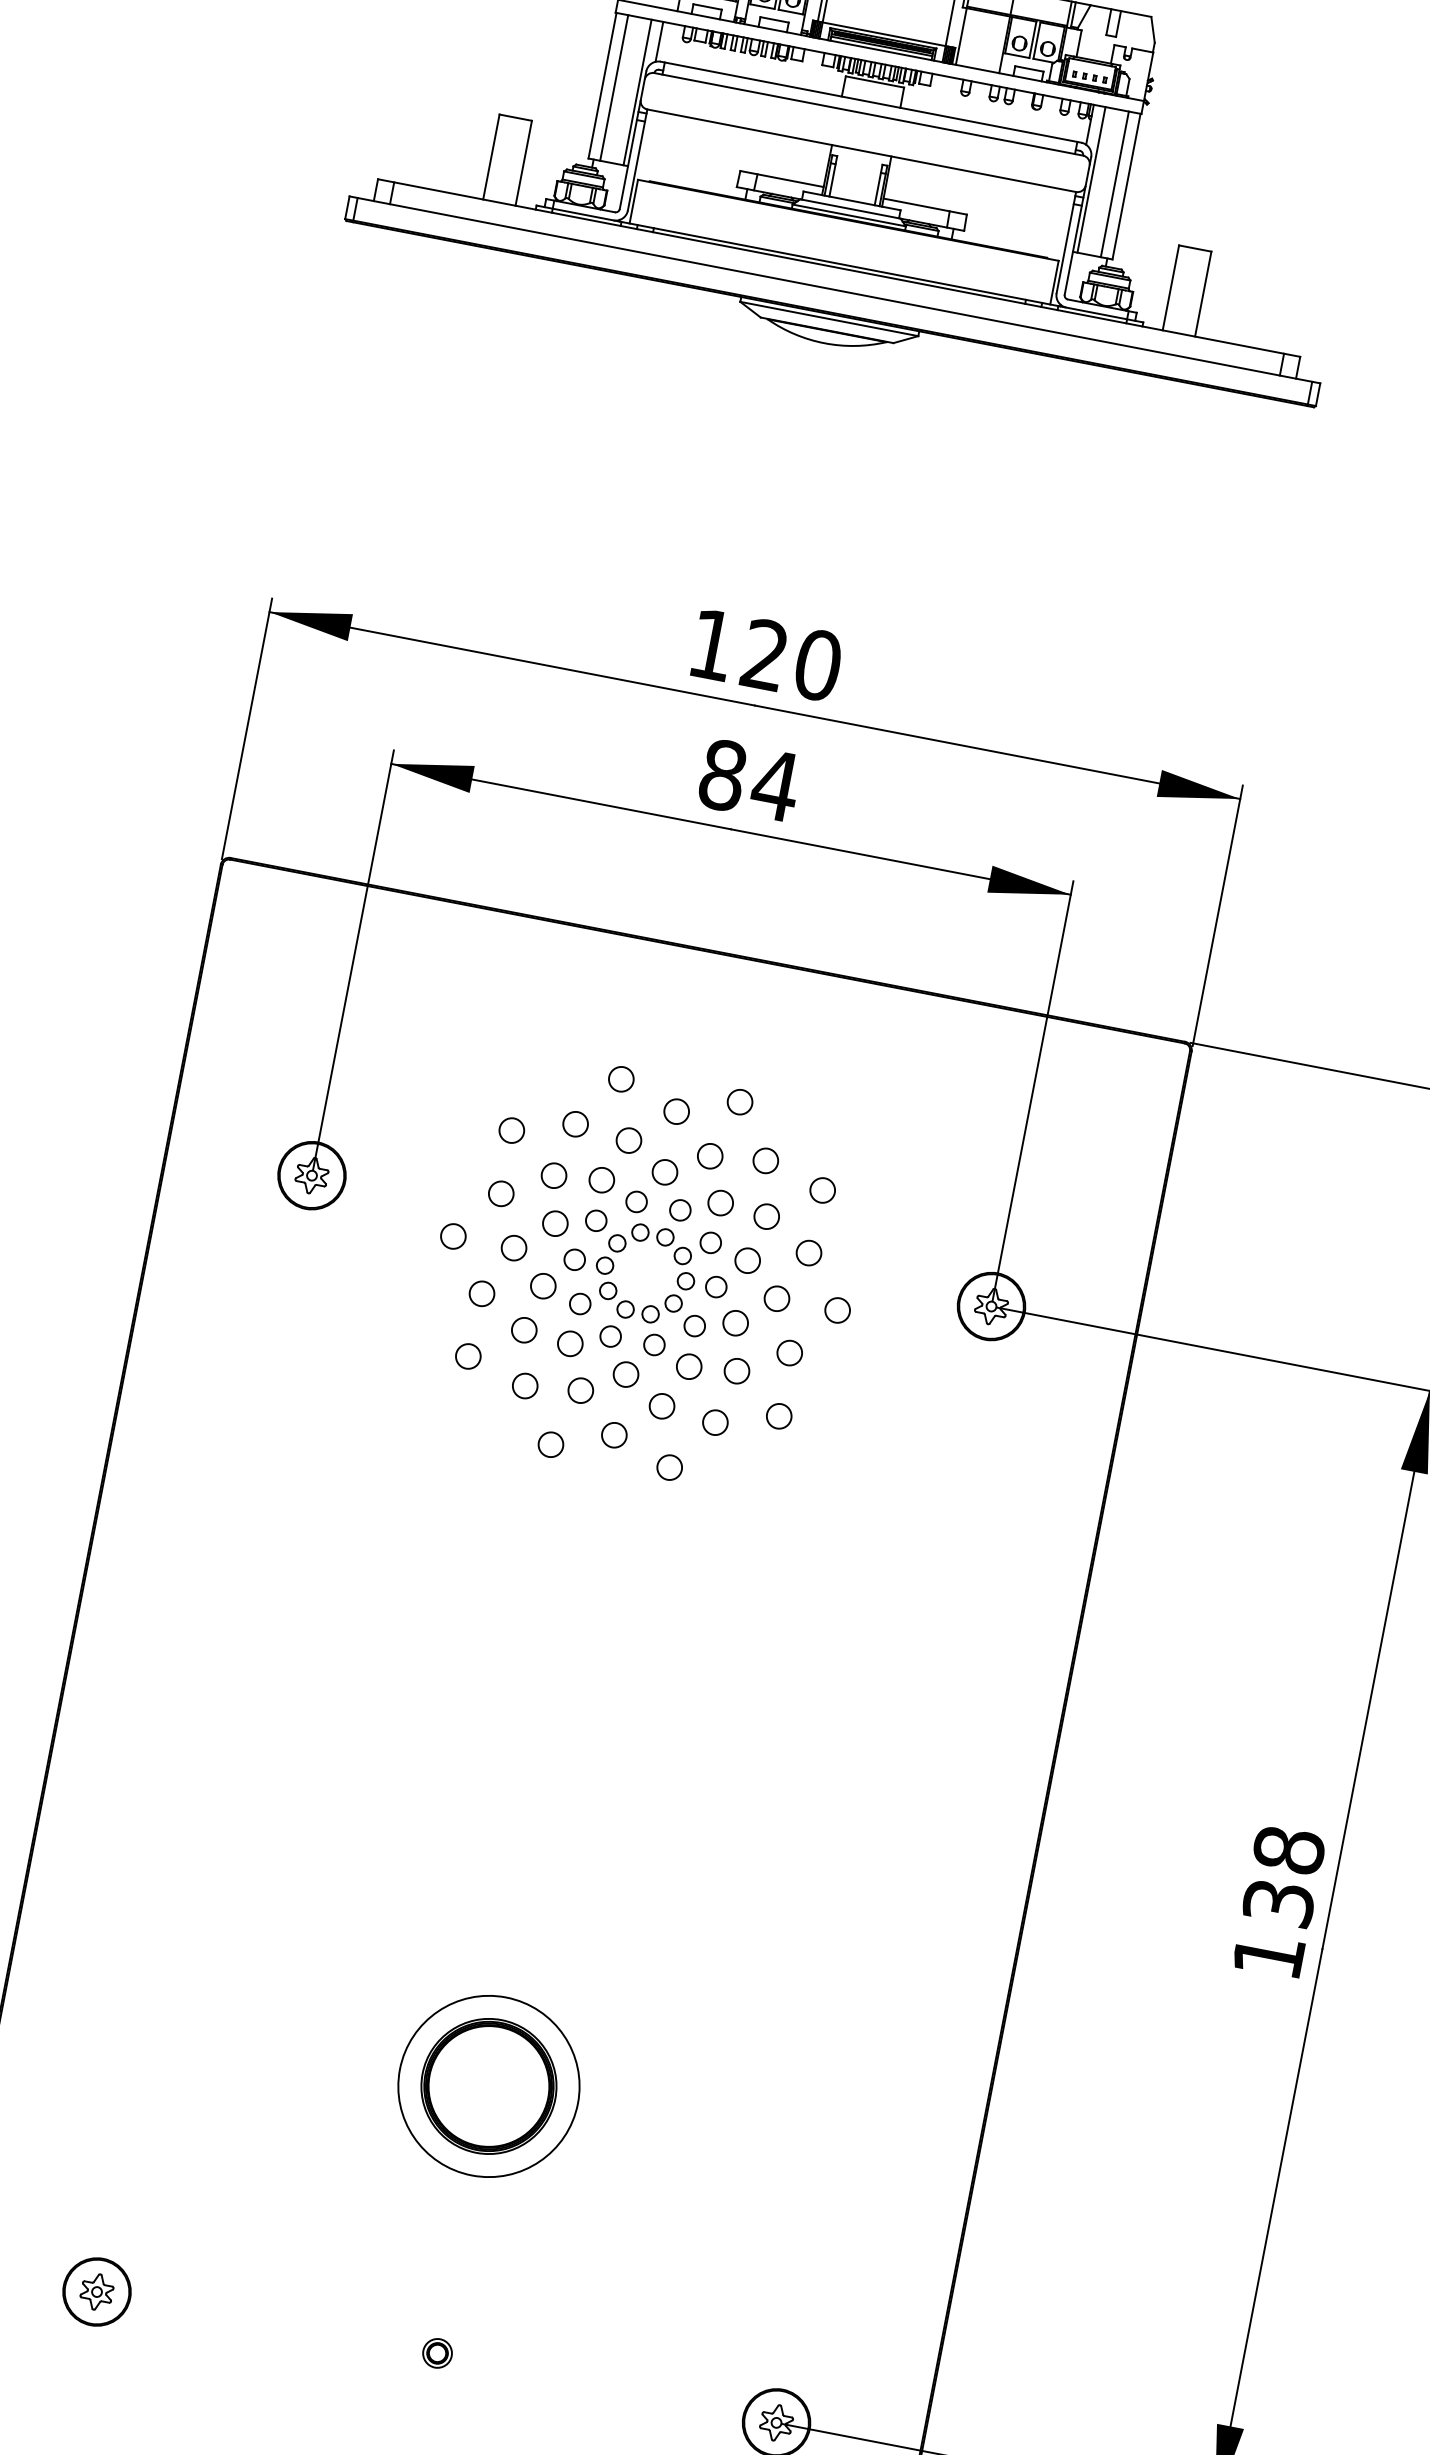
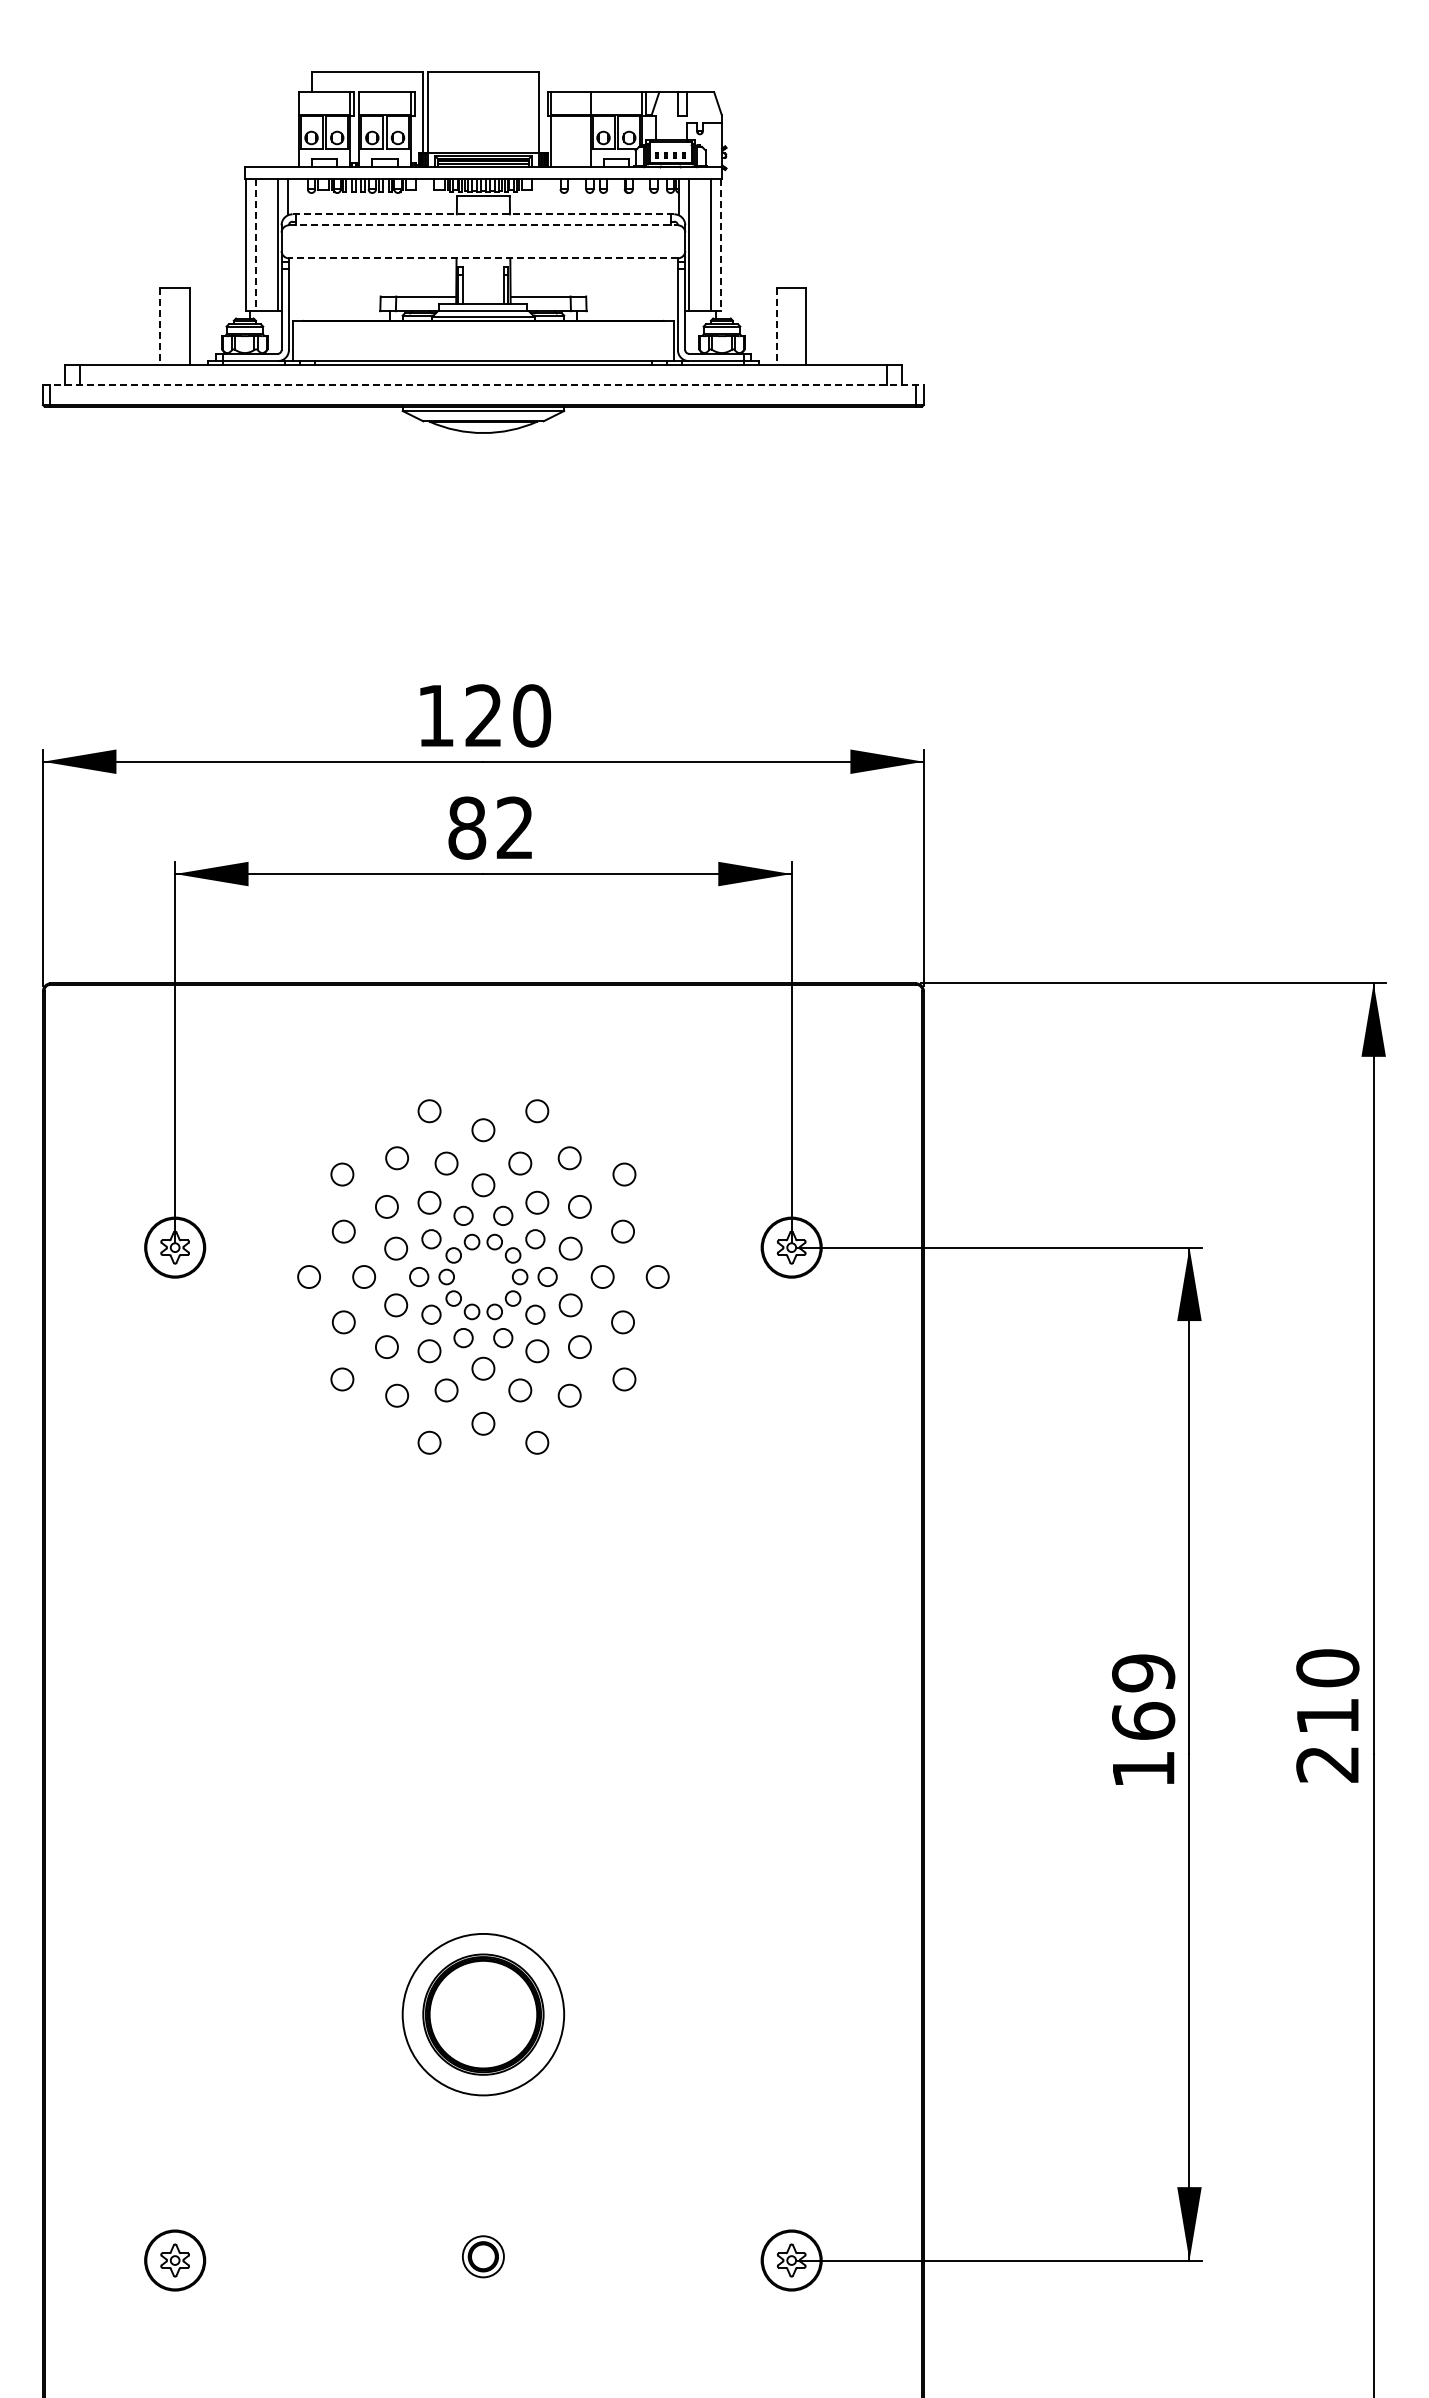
line: (614, 88) -> (256, 245), solid -> dashed
line: (871, 102) -> (483, 214), solid -> dashed
line: (868, 114) -> (483, 225), solid -> dashed
line: (861, 150) -> (483, 258), solid -> dashed
line: (491, 157) -> (160, 326), solid -> dashed
line: (1126, 187) -> (721, 245), solid -> dashed
line: (1171, 288) -> (777, 326), solid -> dashed
line: (835, 289) -> (483, 384), solid -> dashed
text: (776, 784) -> (515, 827), 84 -> 82
text: (1283, 1875) -> (1143, 1696), 138 -> 169
part: (437, 2353) -> (483, 2256), size x1.6

